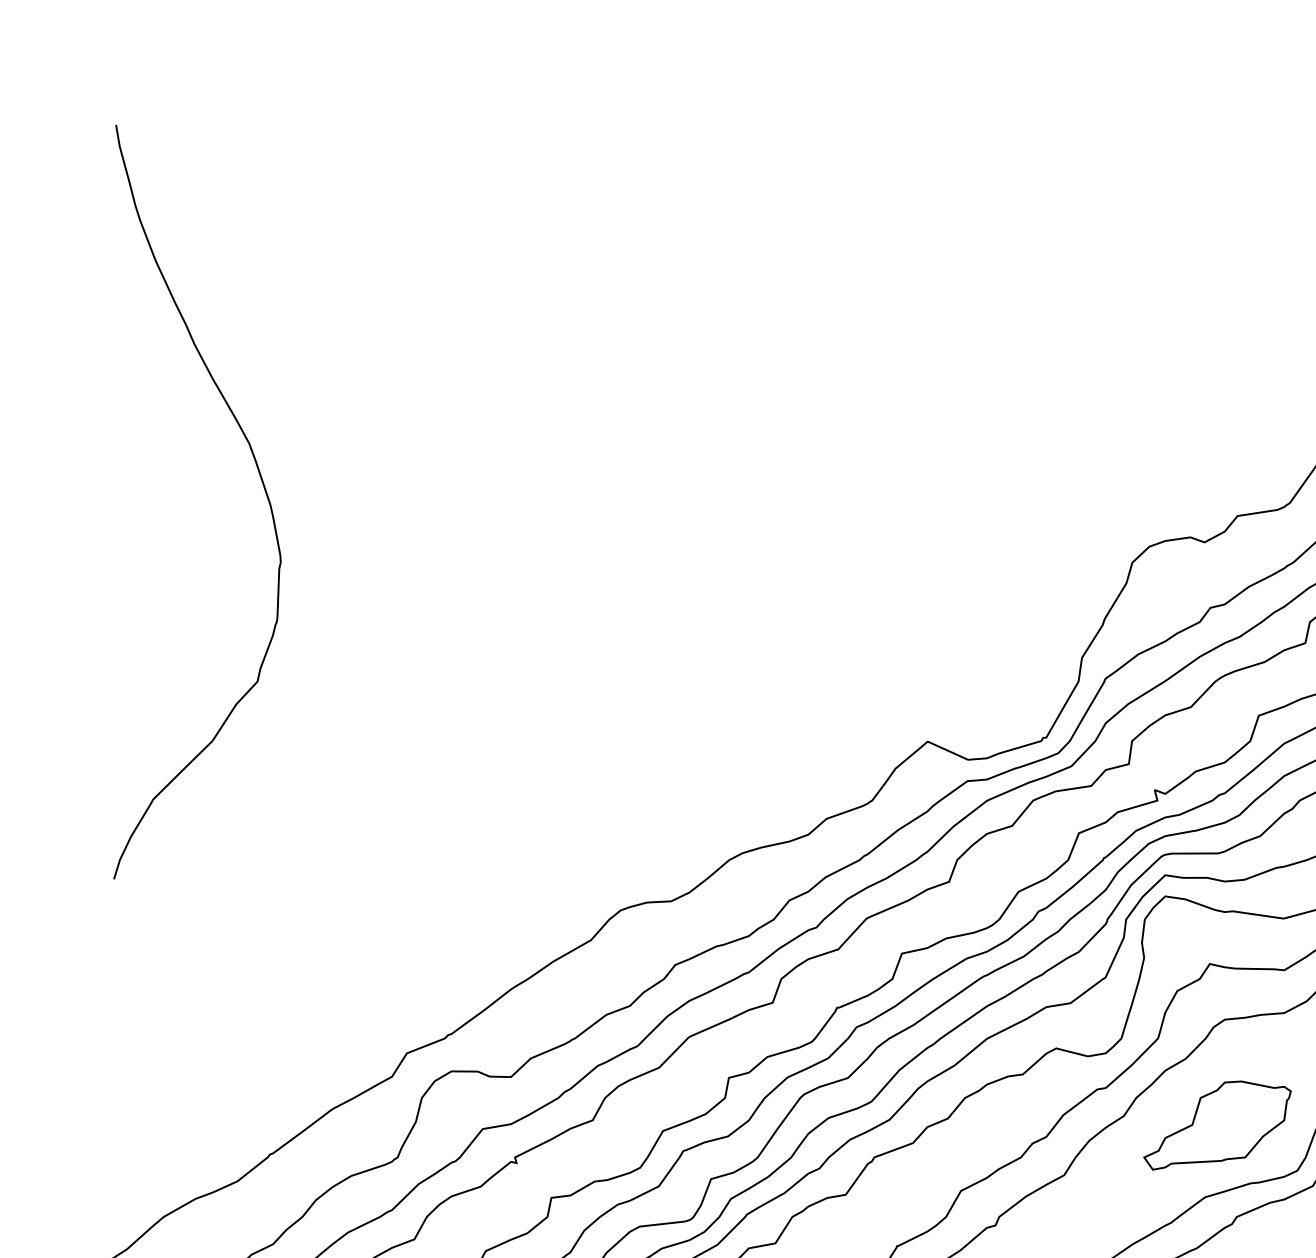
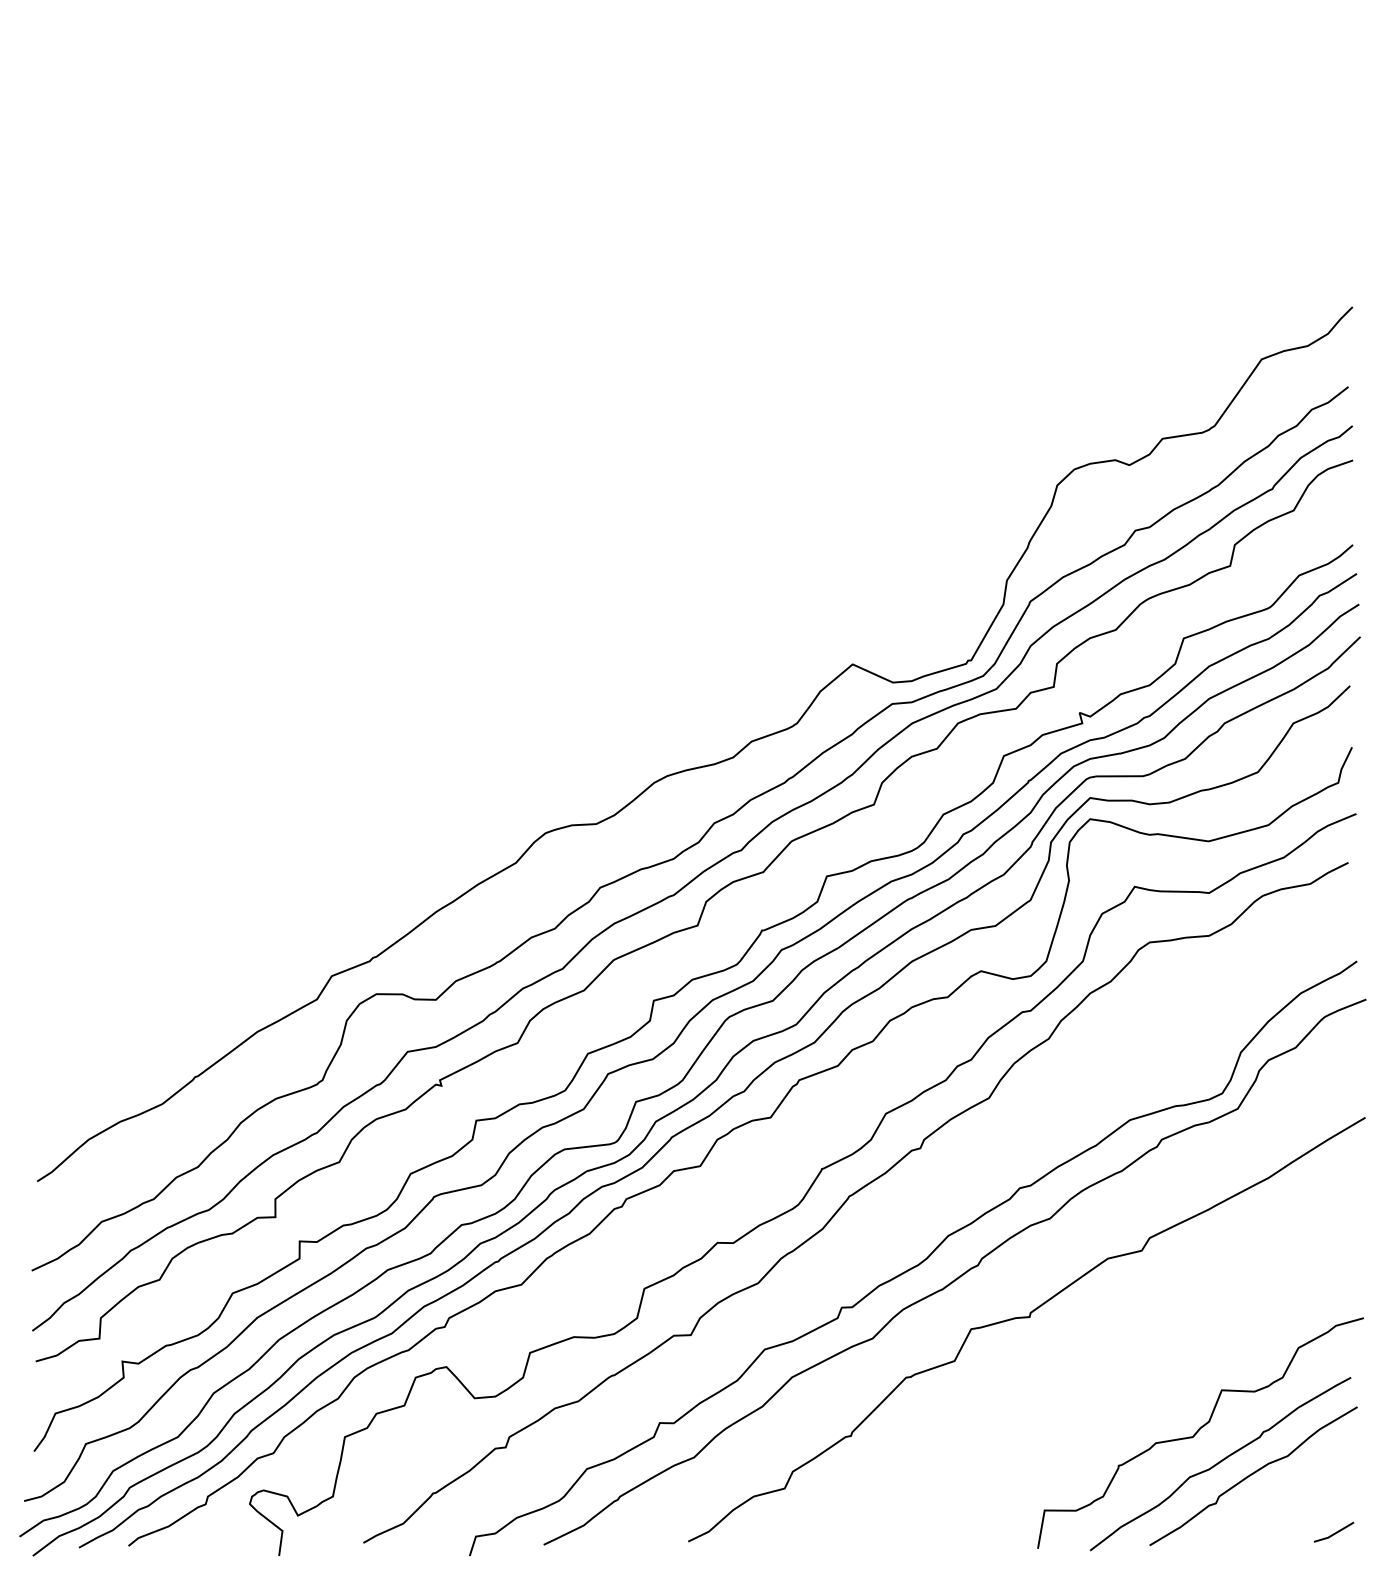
curve: (260, 479) -> (185, 402), removed
part: (1217, 1125) -> (1142, 1048), removed

